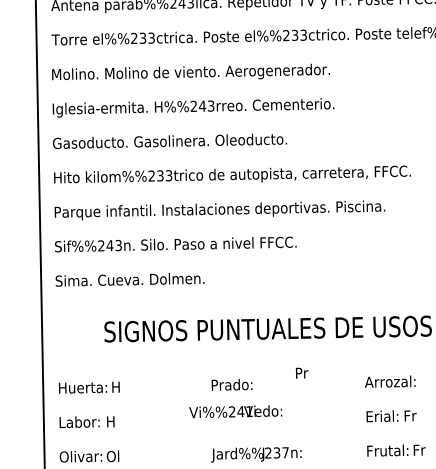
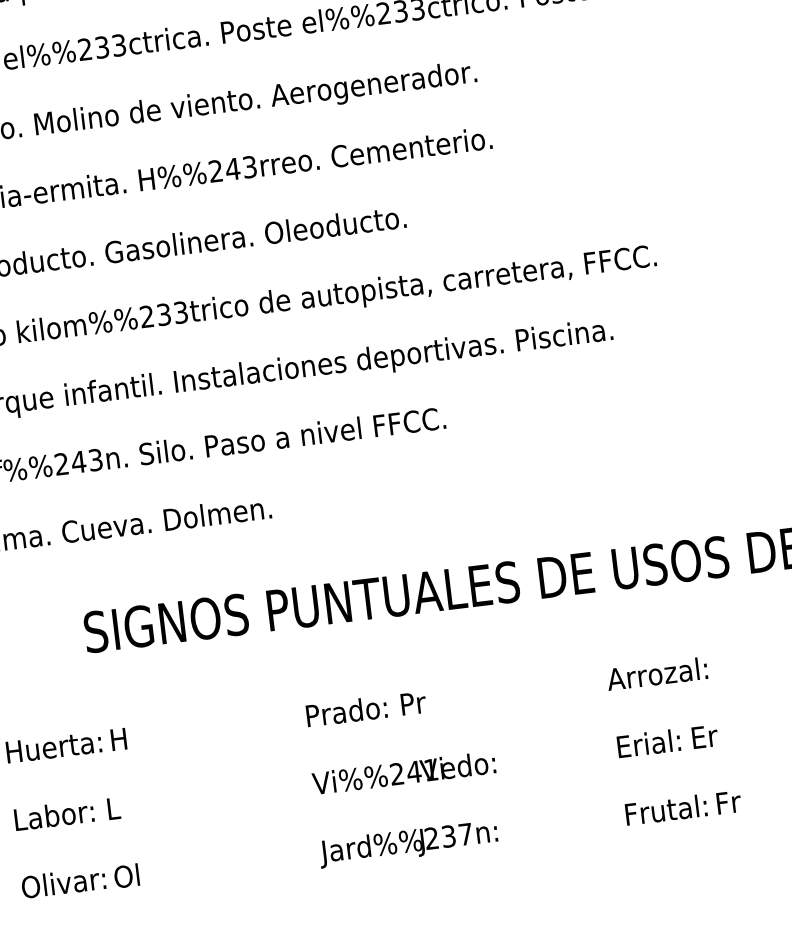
text: (302, 372) -> (414, 701), moved
text: (235, 411) -> (403, 772), moved
text: (411, 415) -> (705, 735), Fr -> Er
text: (111, 421) -> (116, 807), H -> L

